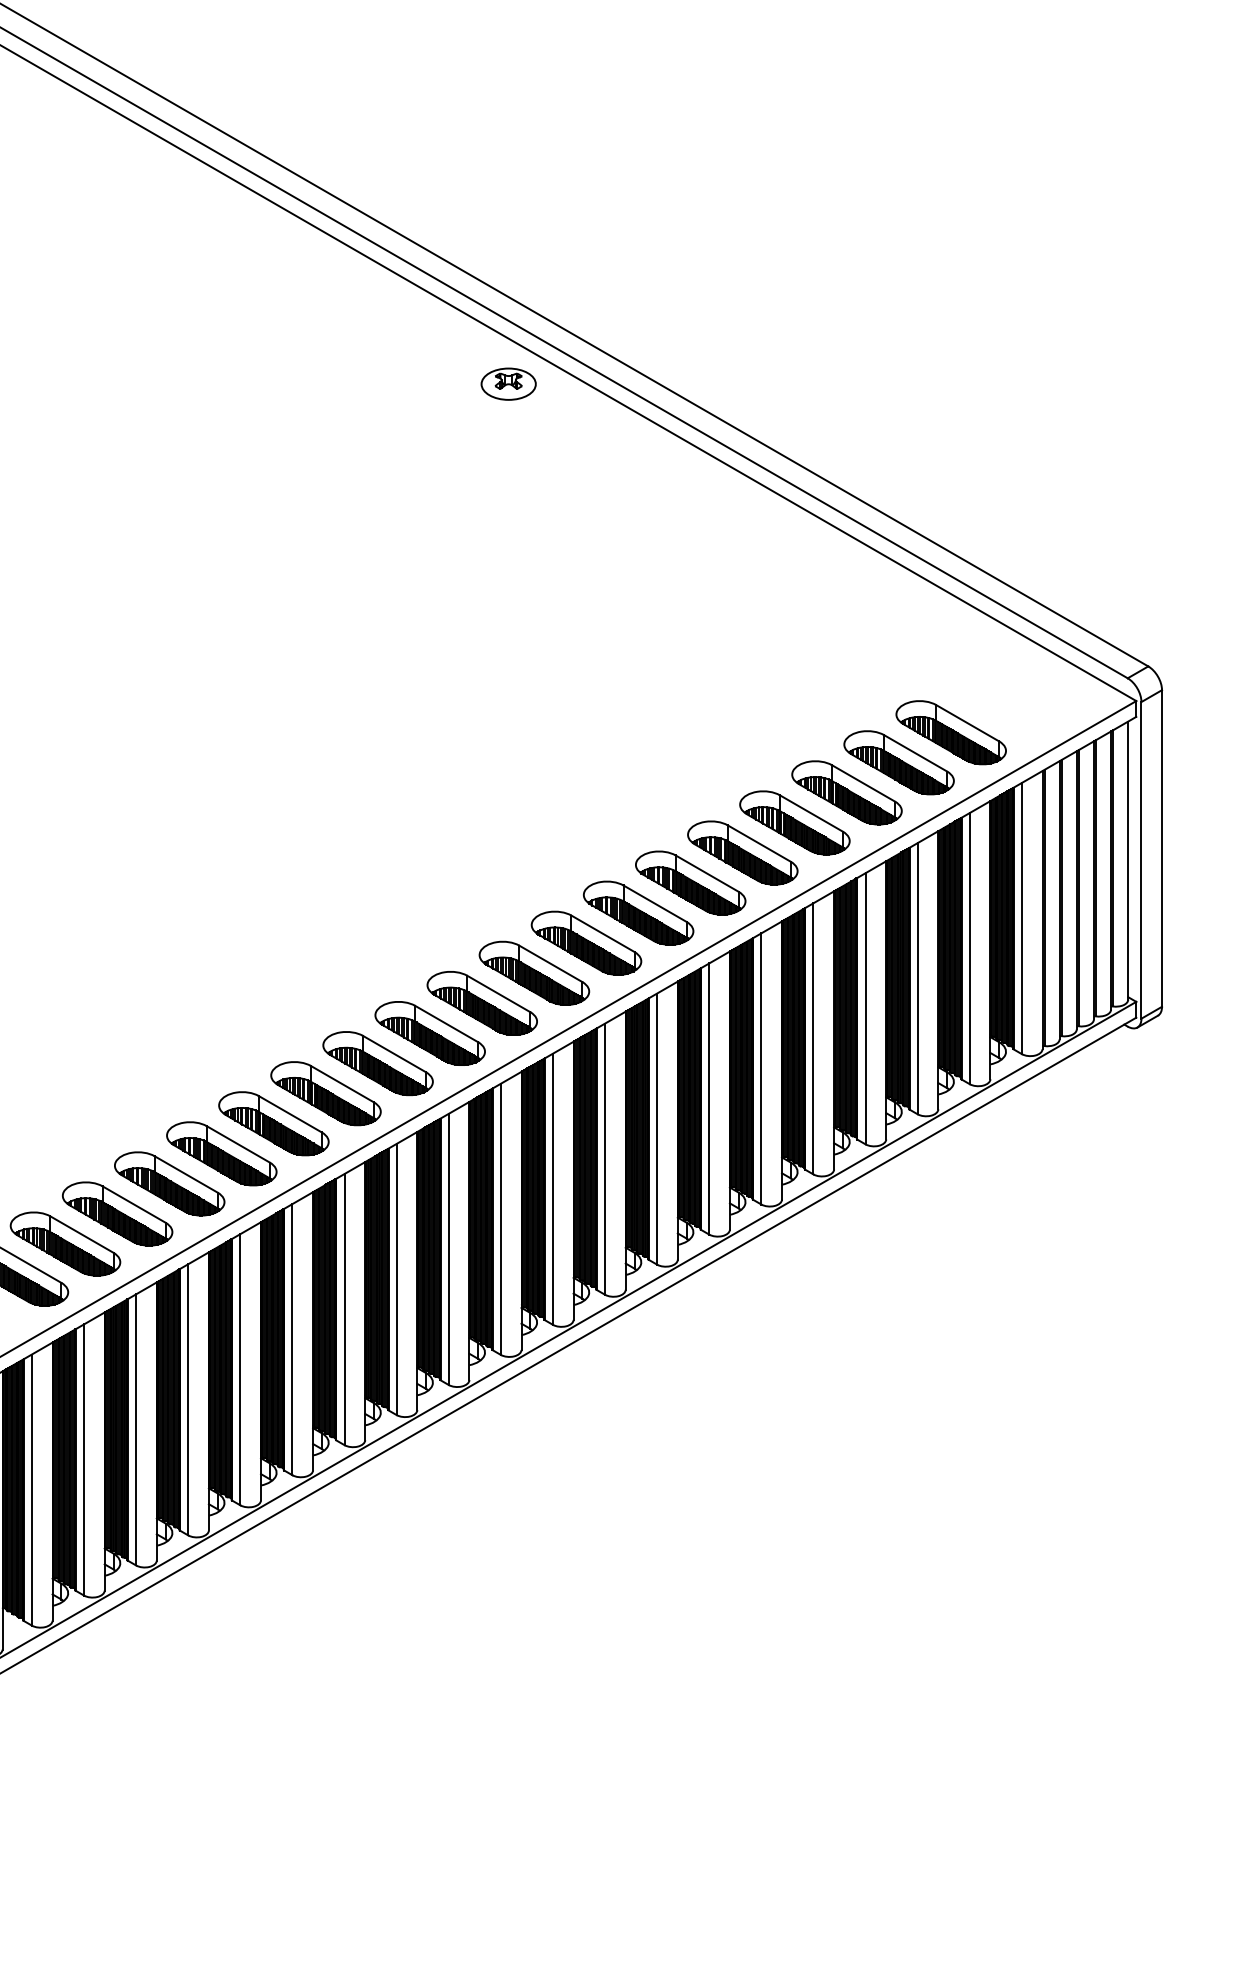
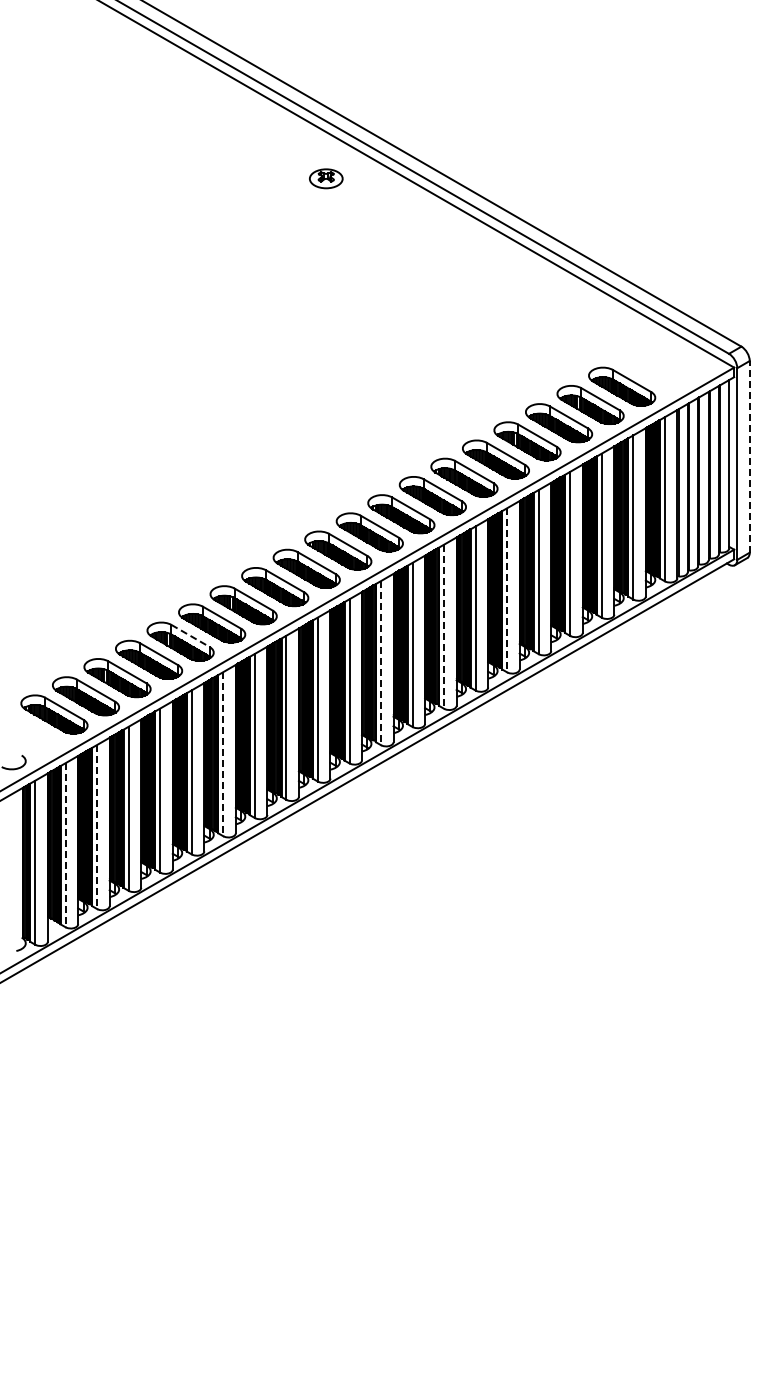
part: (509, 383) -> (326, 178), moved
line: (1161, 847) -> (749, 456), solid -> dashed
line: (761, 1069) -> (507, 590), solid -> dashed
line: (657, 1130) -> (444, 627), solid -> dashed
line: (238, 1145) -> (190, 636), solid -> dashed
line: (553, 1189) -> (381, 663), solid -> dashed
line: (292, 1340) -> (223, 754), solid -> dashed
line: (84, 1460) -> (97, 827), solid -> dashed
line: (31, 1490) -> (65, 845), solid -> dashed

